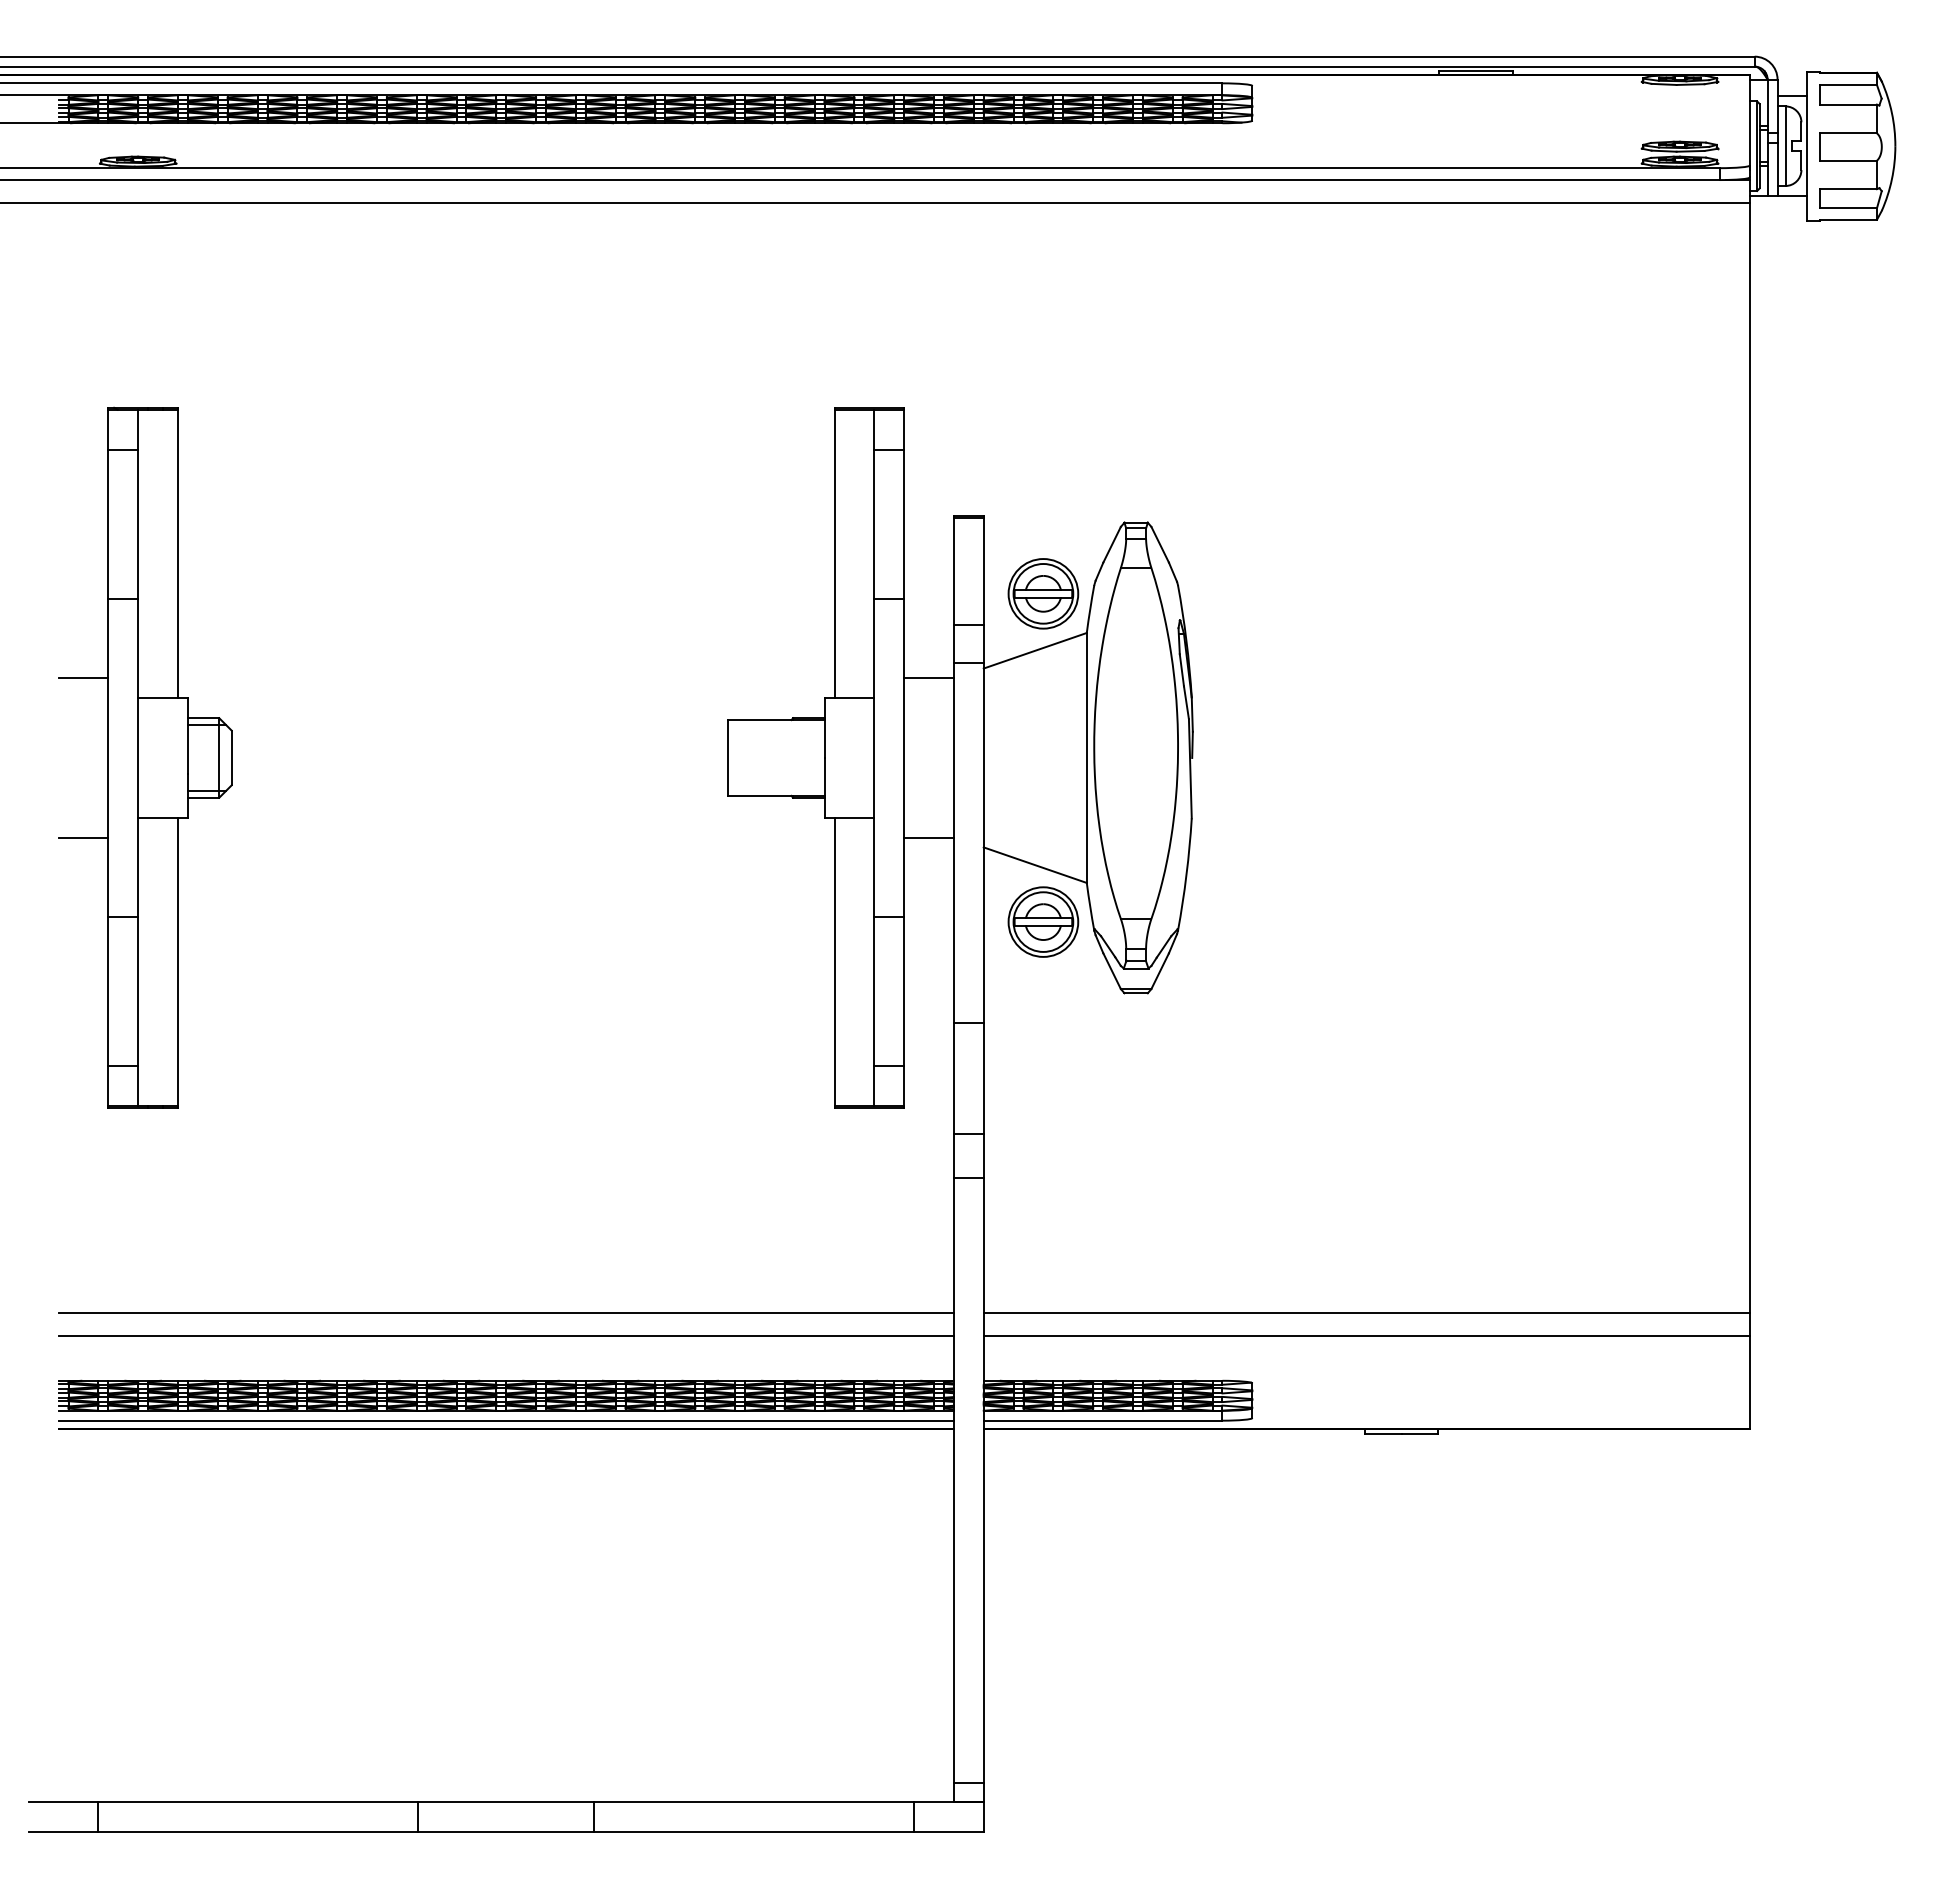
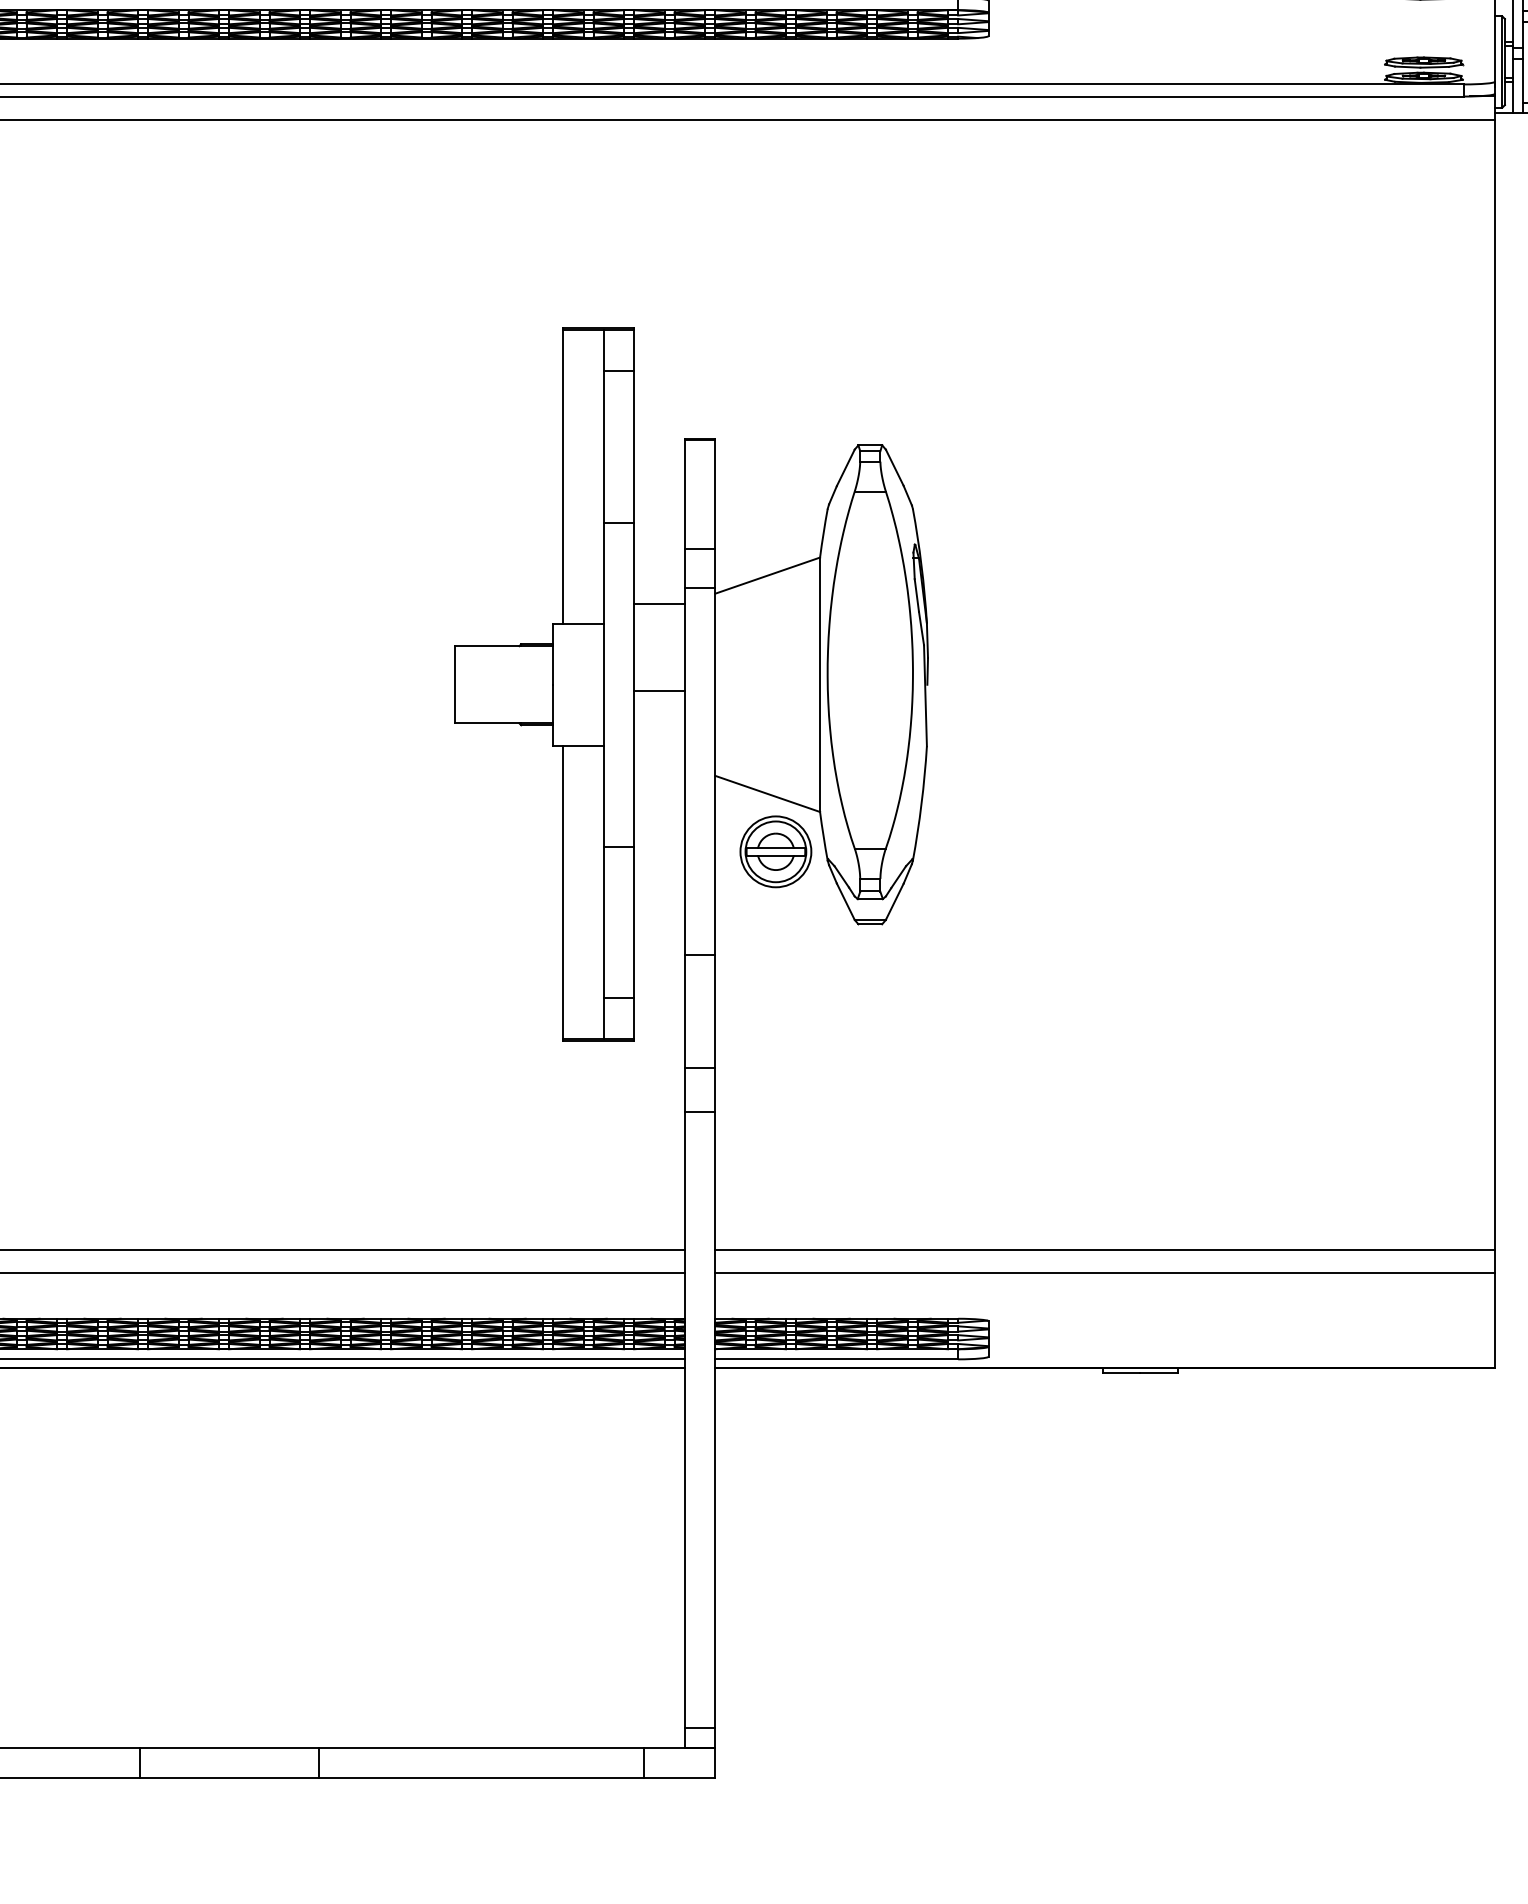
part: (1043, 593) -> (776, 517), removed
line: (928, 837) -> (658, 691), moved

